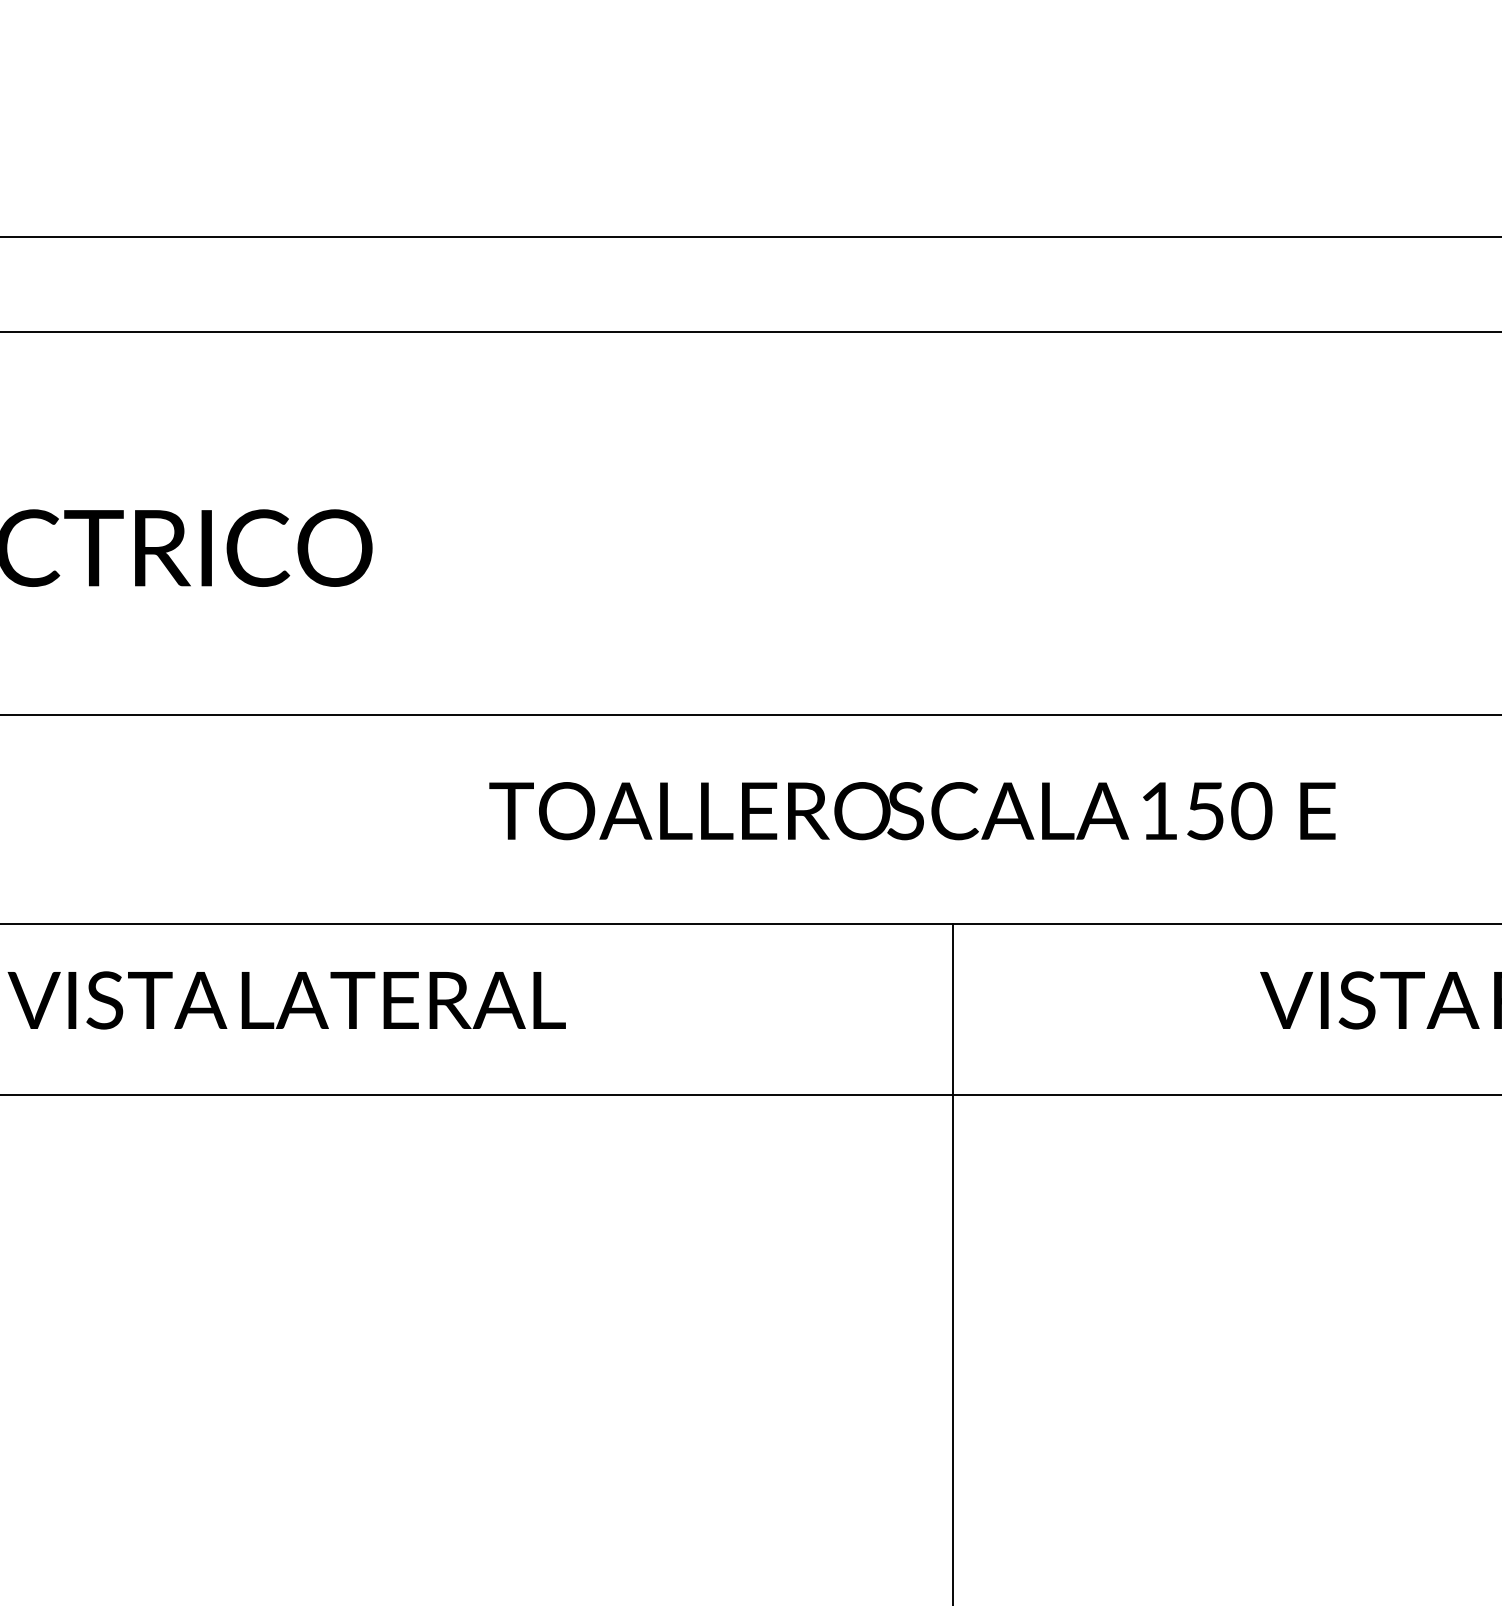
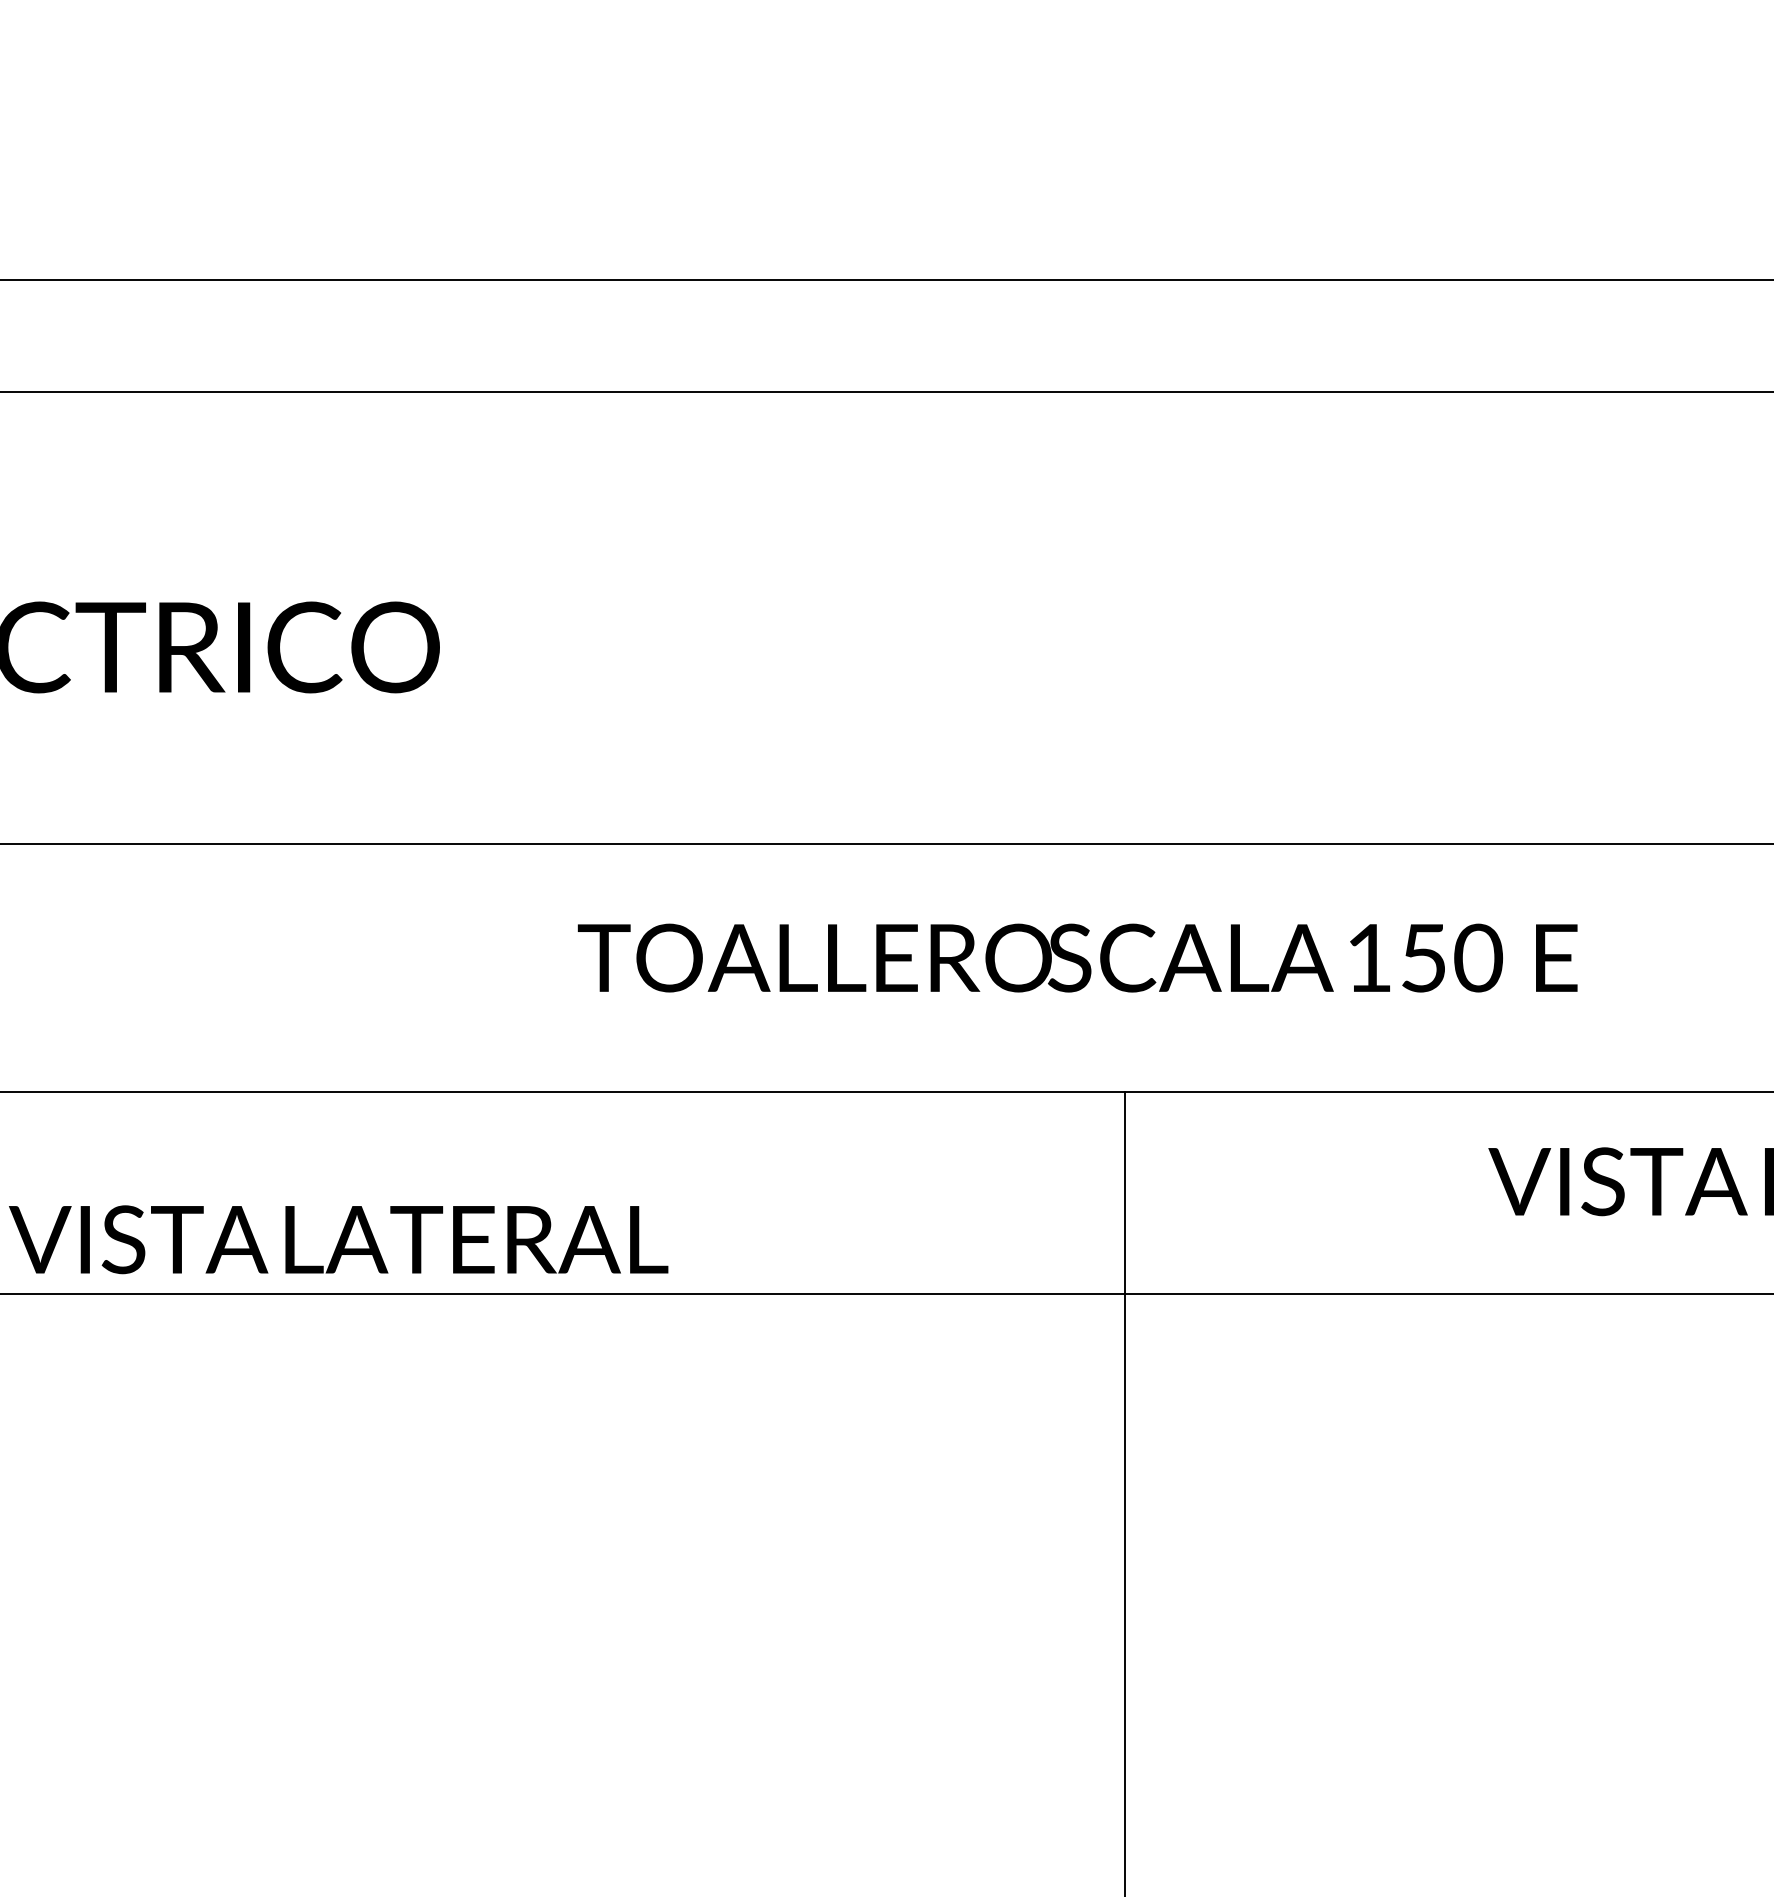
text: (286, 1000) -> (338, 1239), moved

